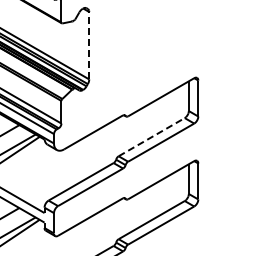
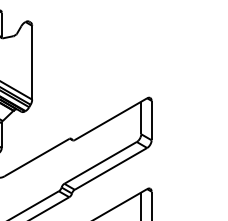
line: (89, 45) -> (32, 62), dashed -> solid
line: (152, 136) -> (101, 162), dashed -> solid

